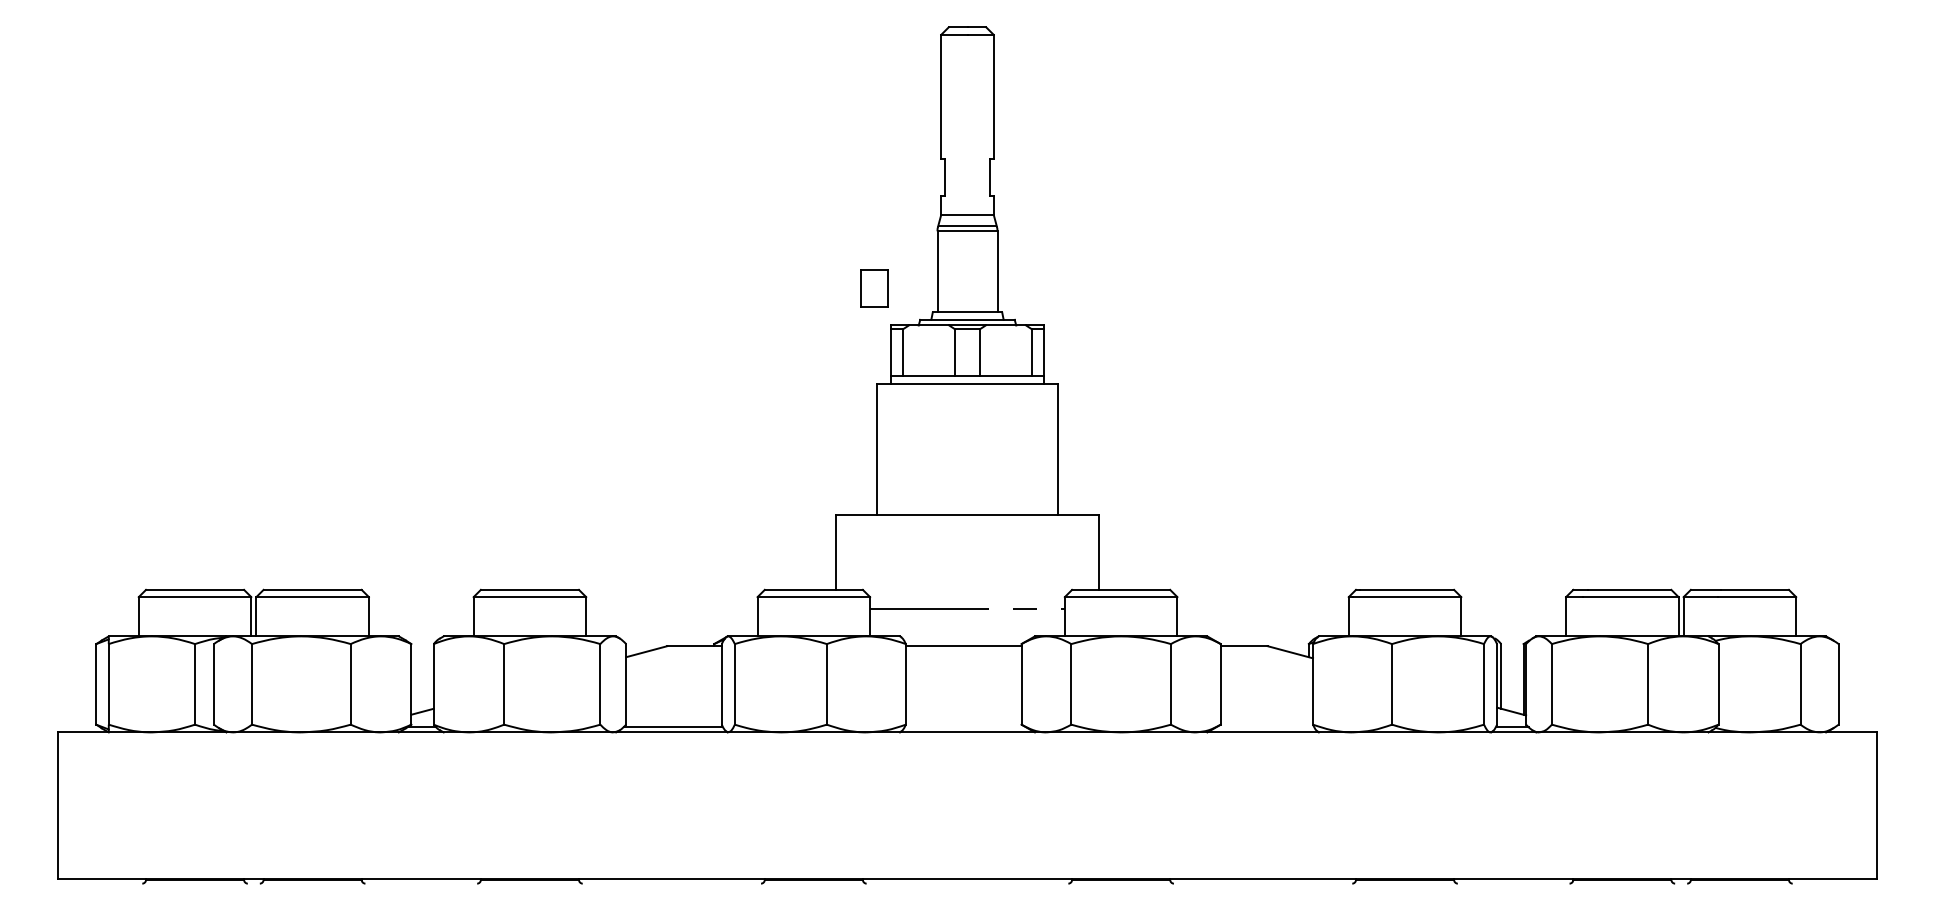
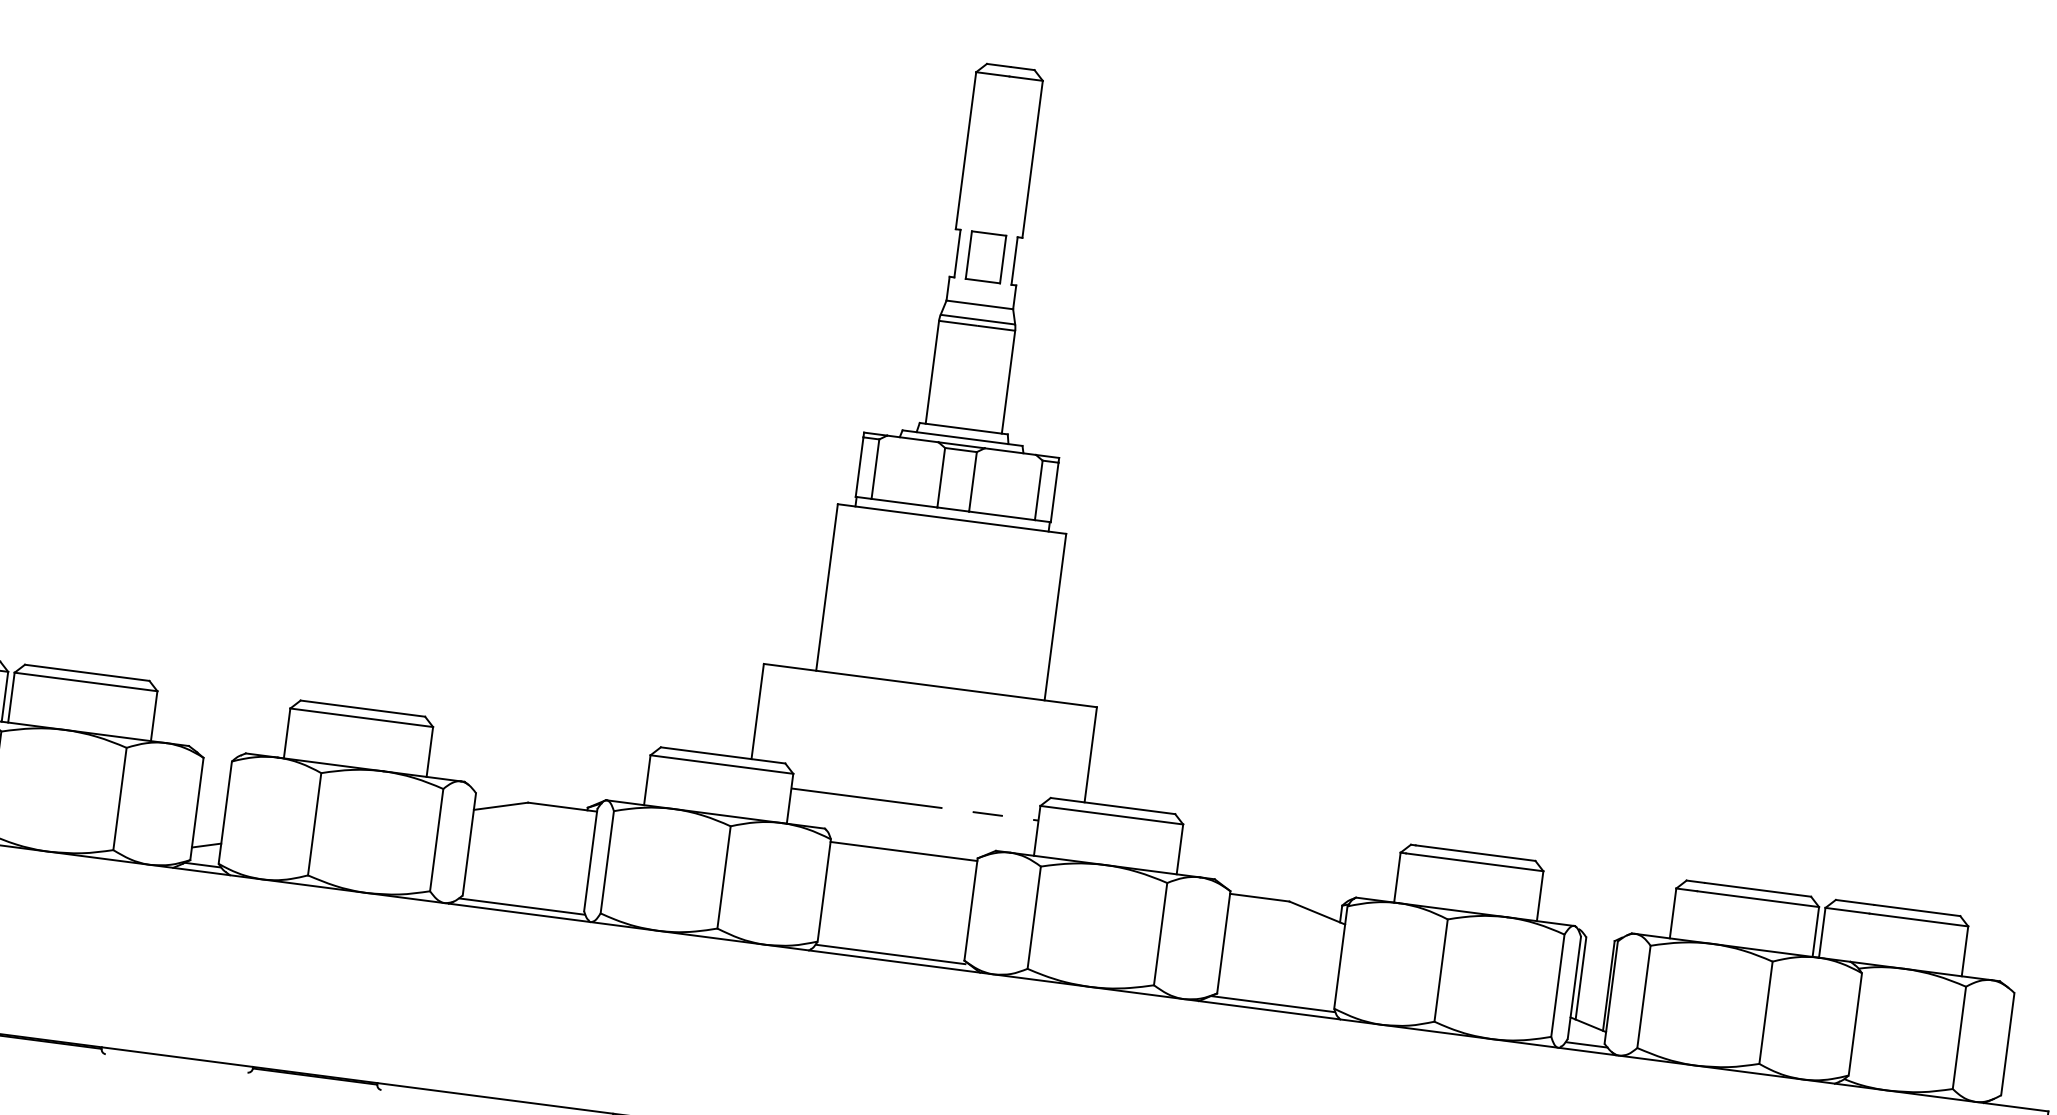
part: (874, 288) -> (986, 257), moved
line: (965, 727) -> (892, 954), added
line: (1265, 727) -> (1273, 1004), added

